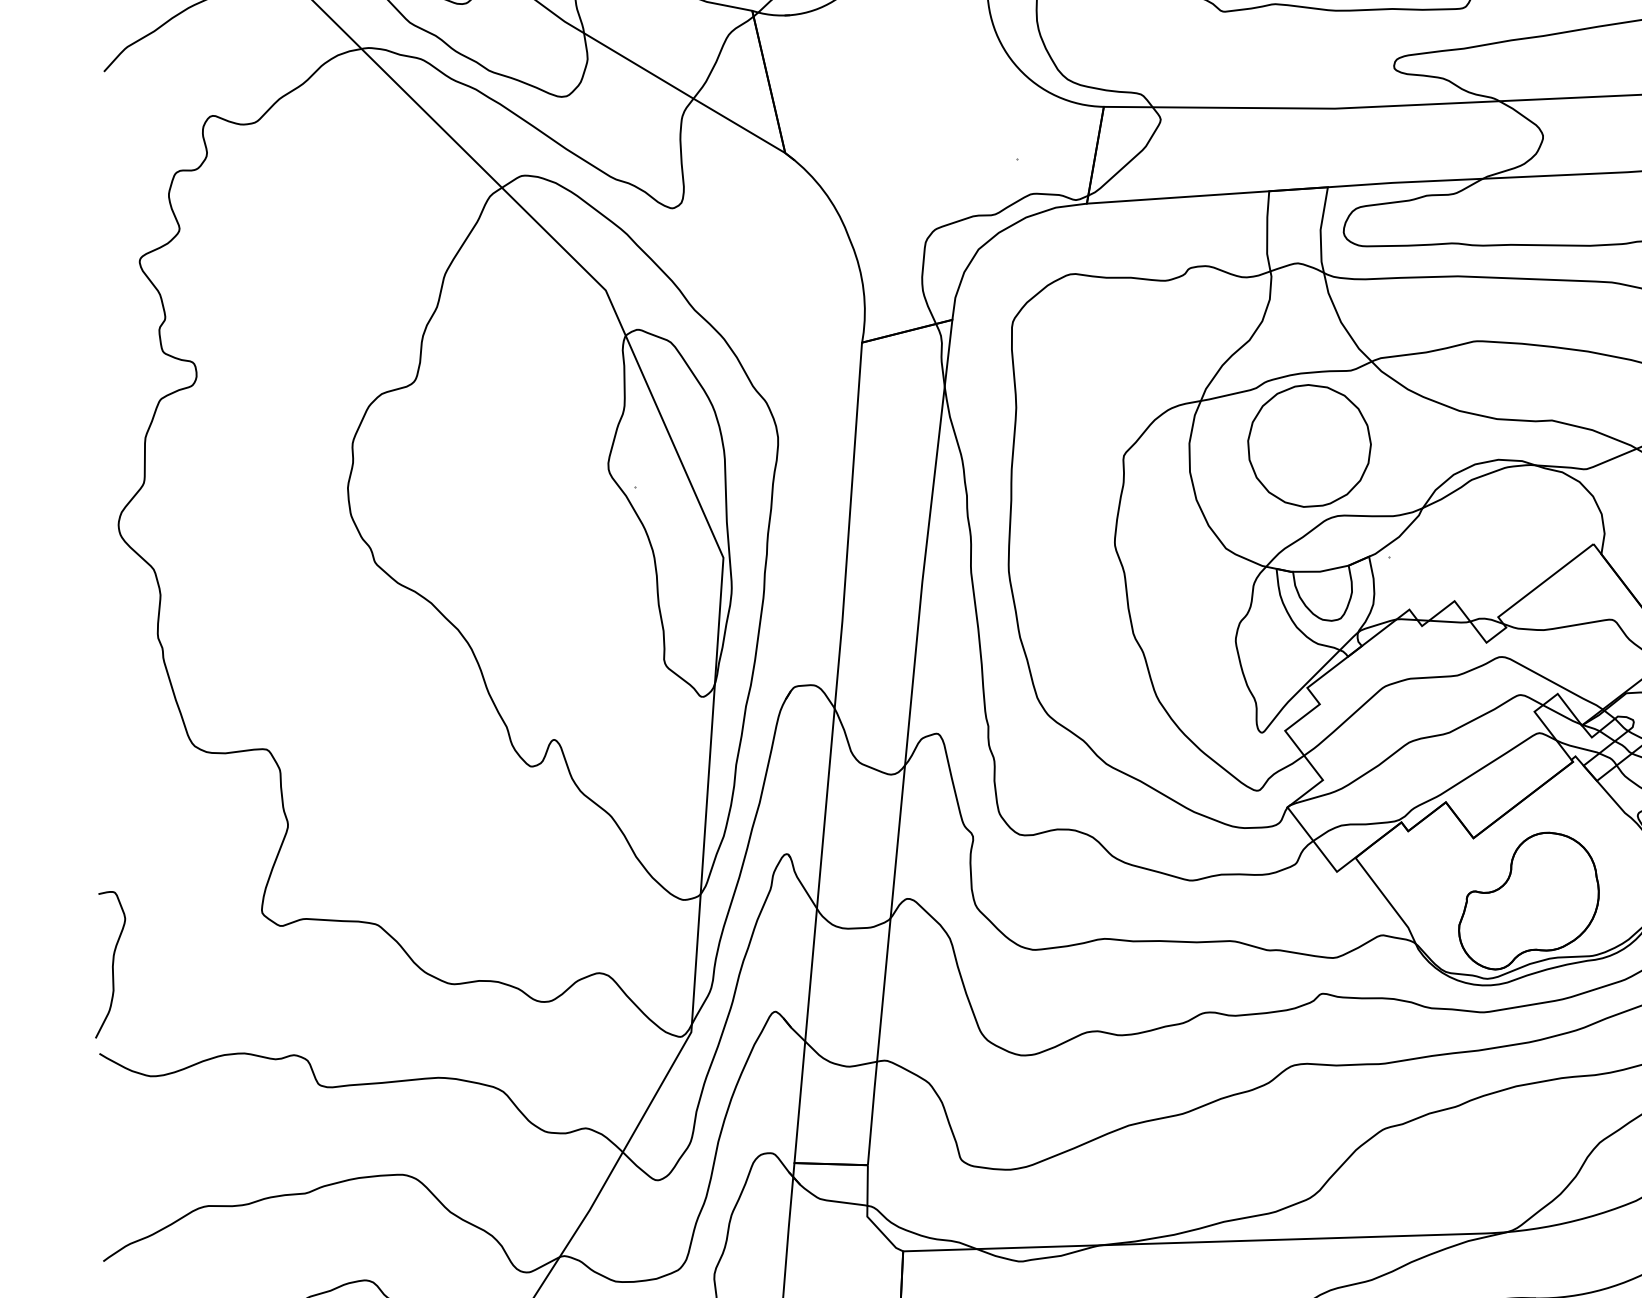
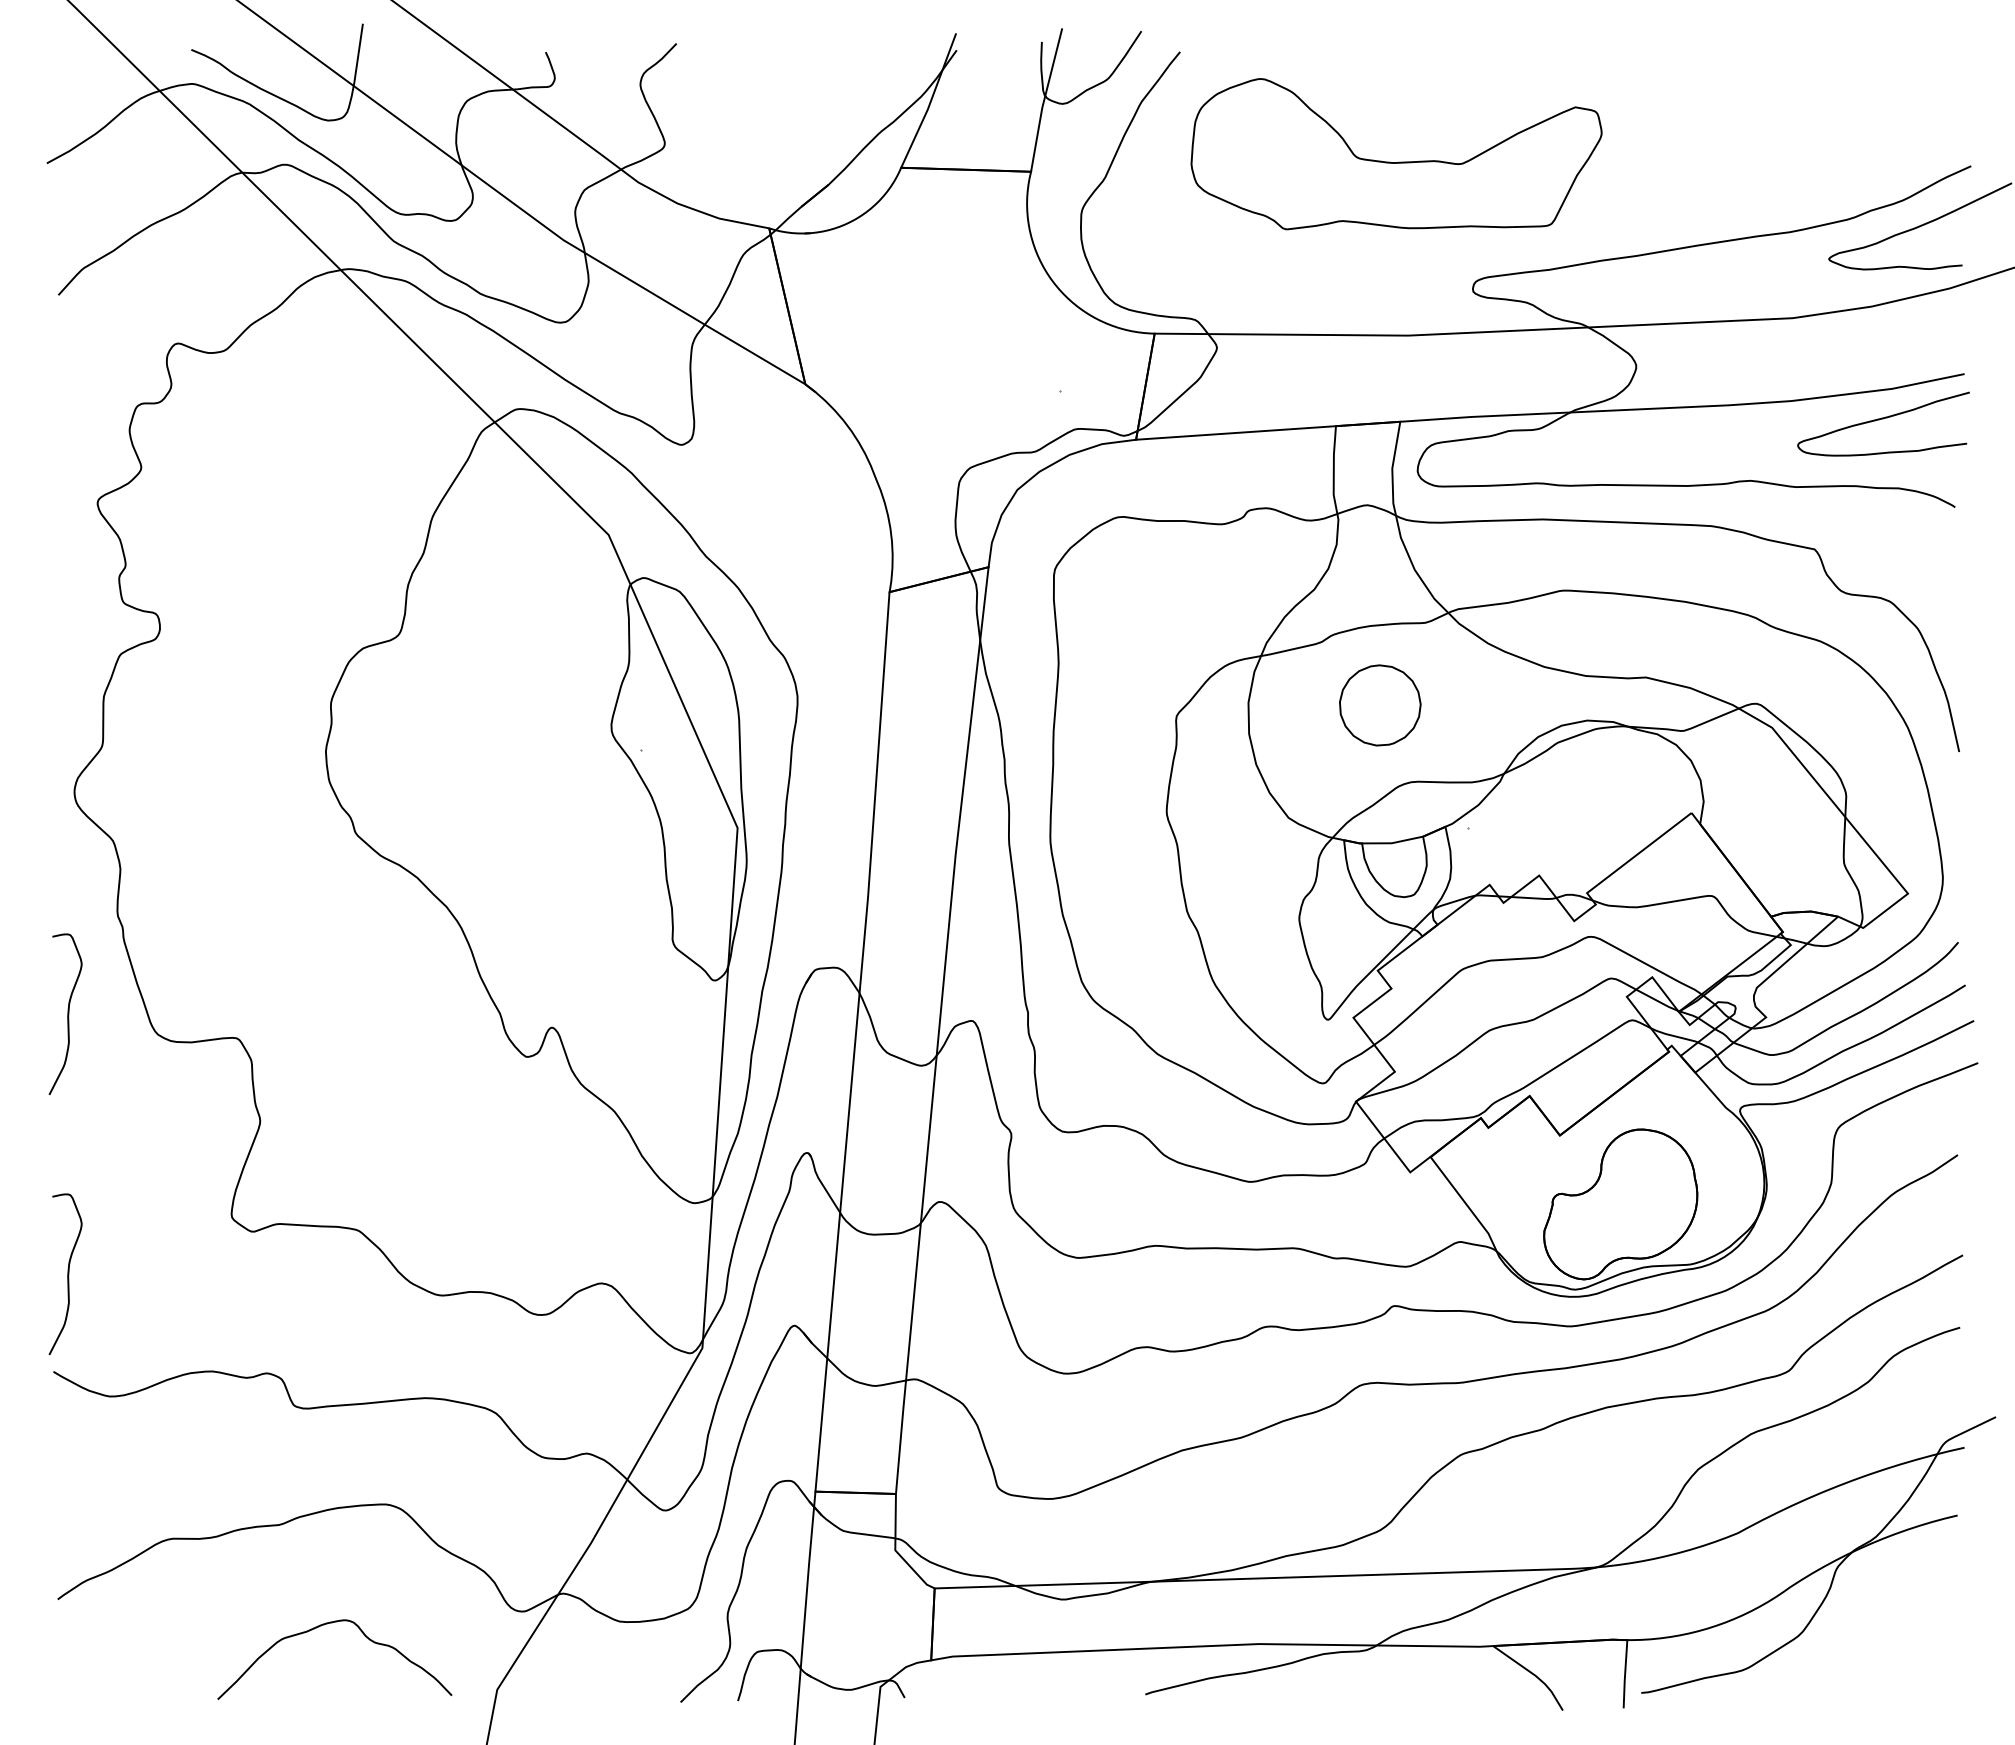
part: (1309, 446) -> (1380, 705), size x0.6
curve: (112, 726) -> (67, 1013), added

